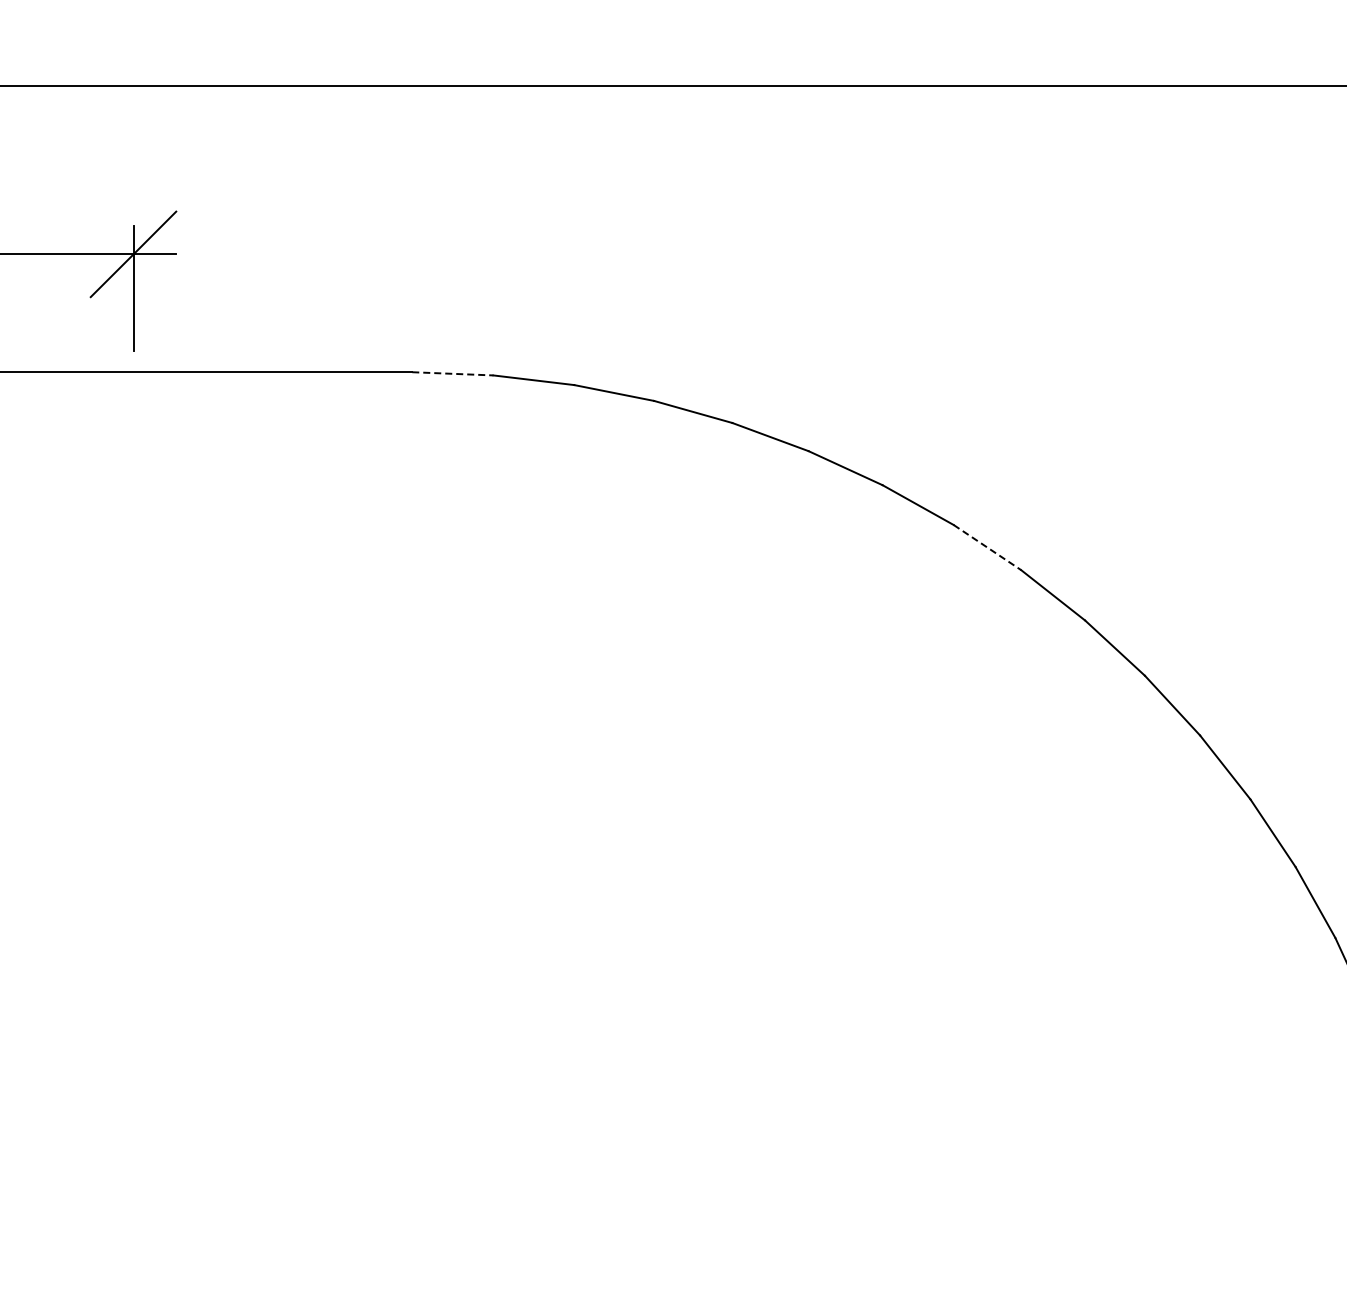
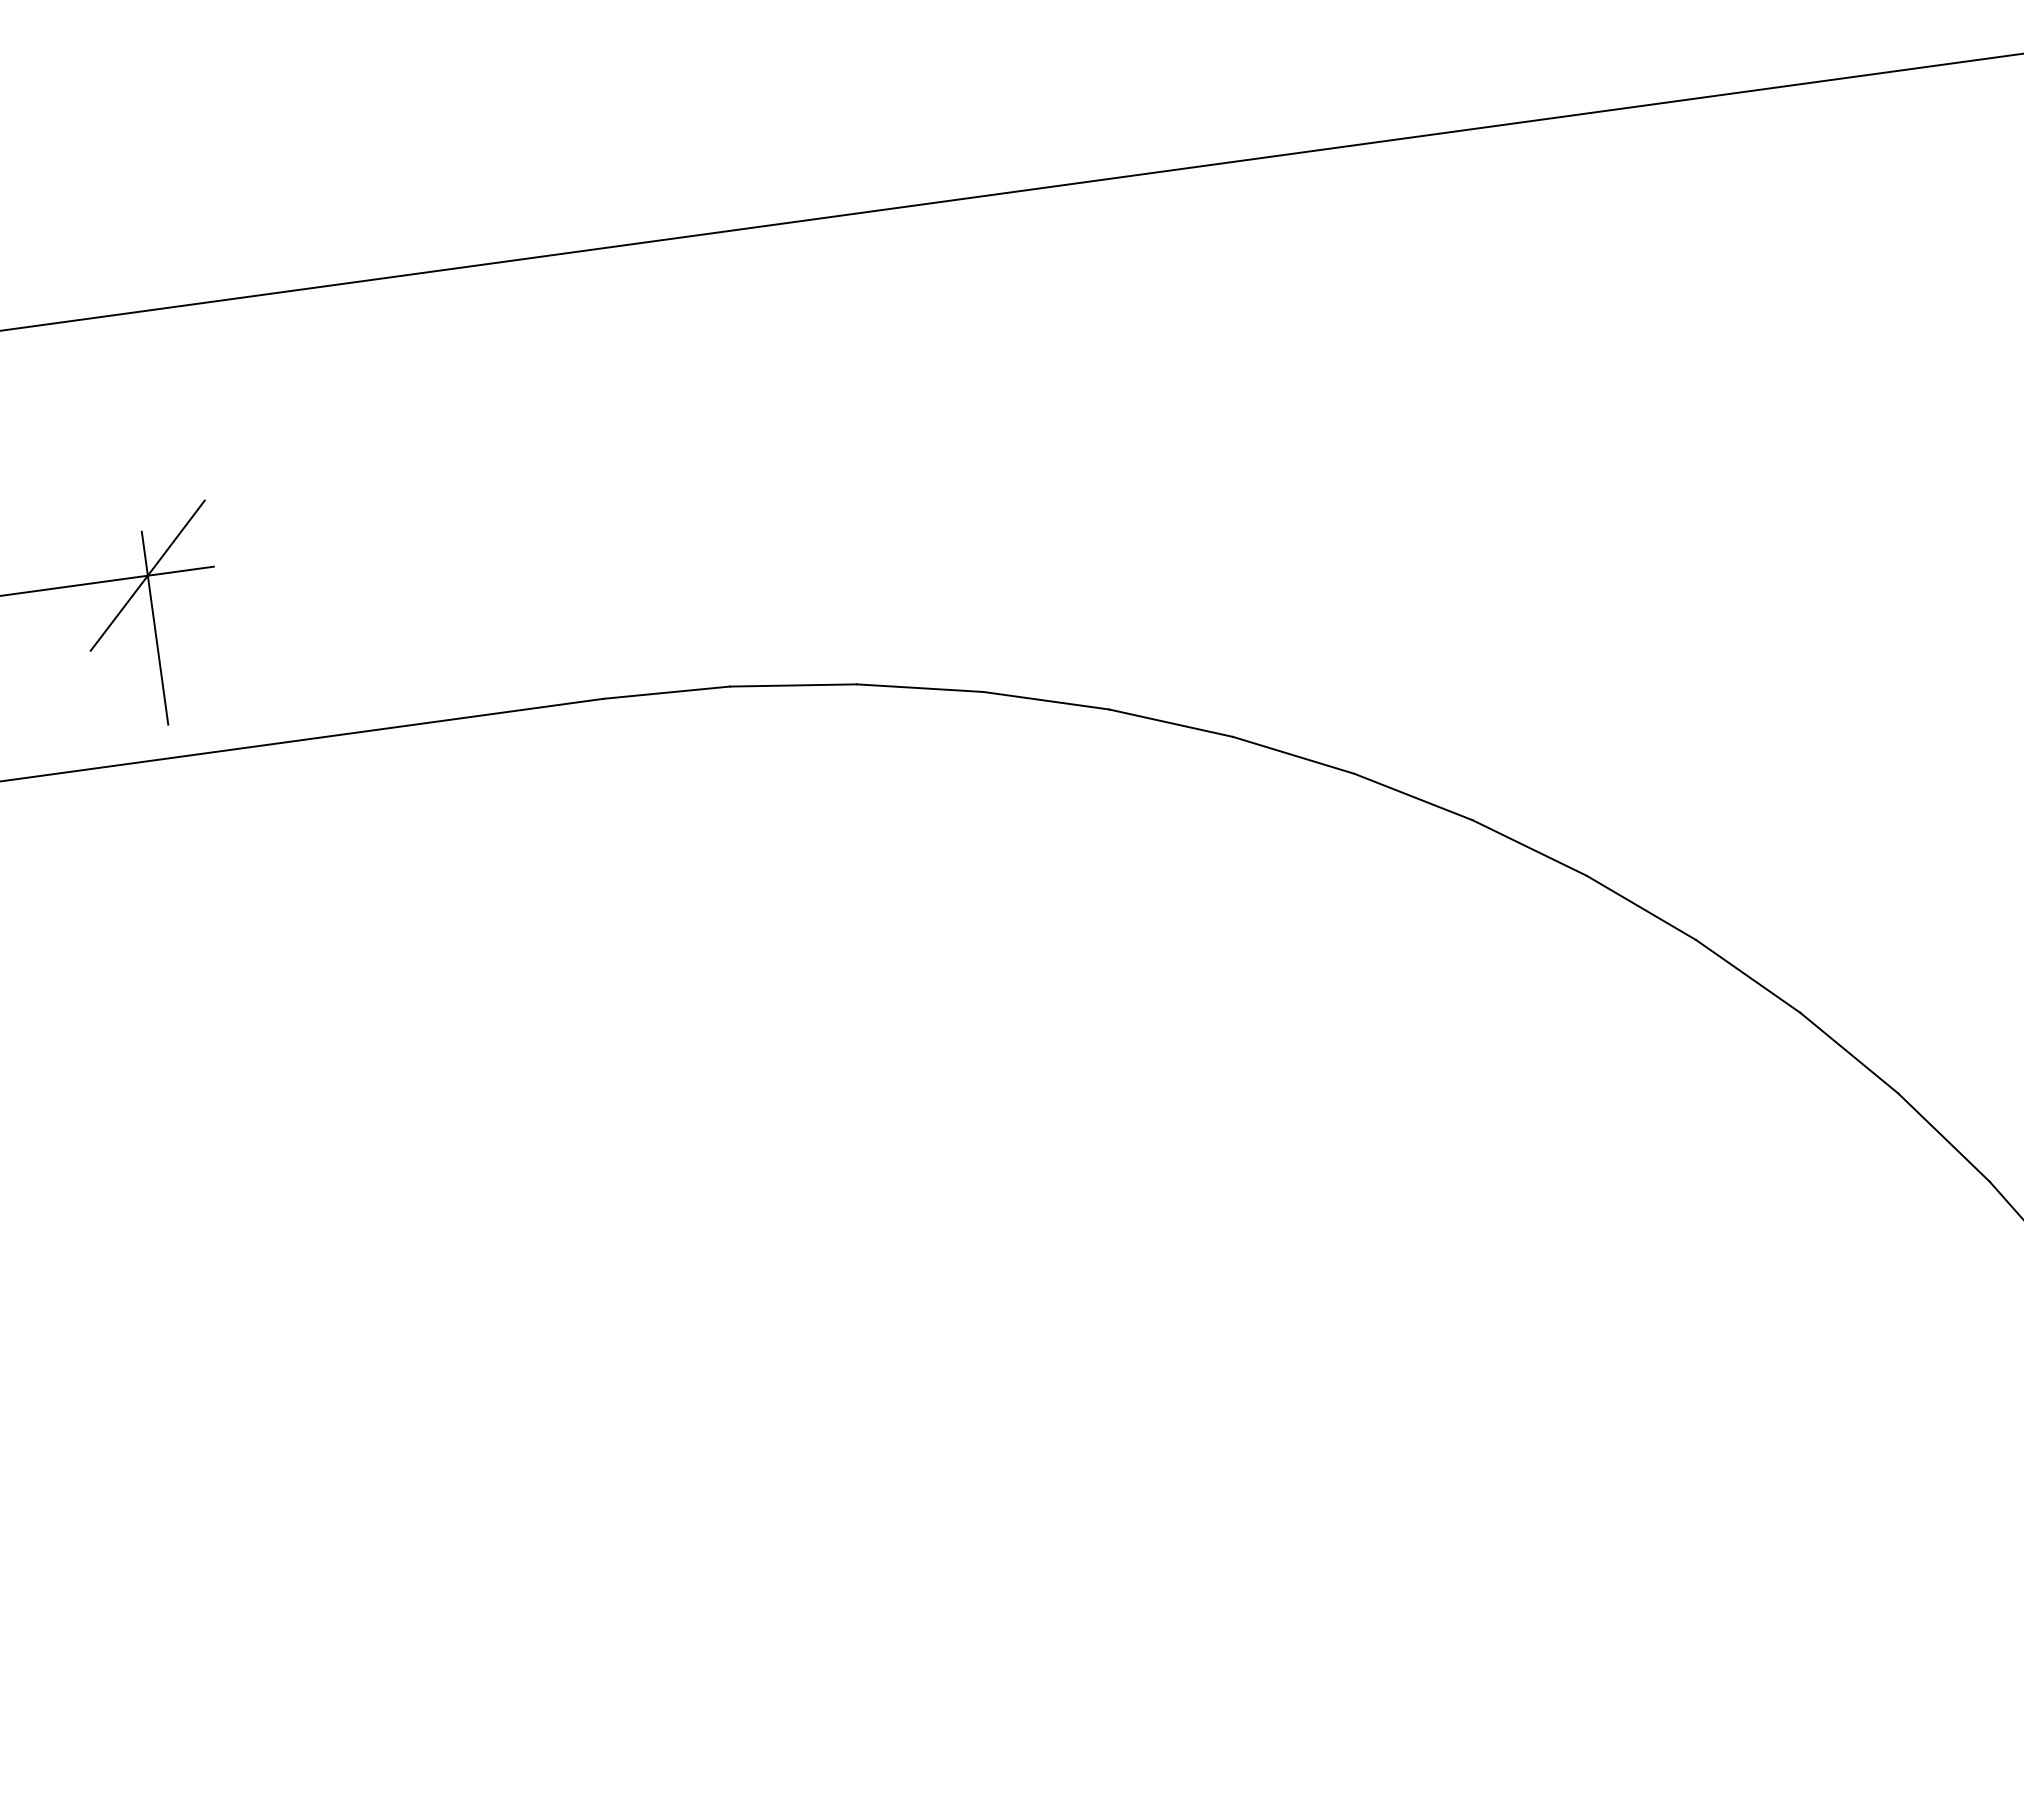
line: (452, 373) -> (666, 692), dashed -> solid
line: (987, 547) -> (1529, 847), dashed -> solid

